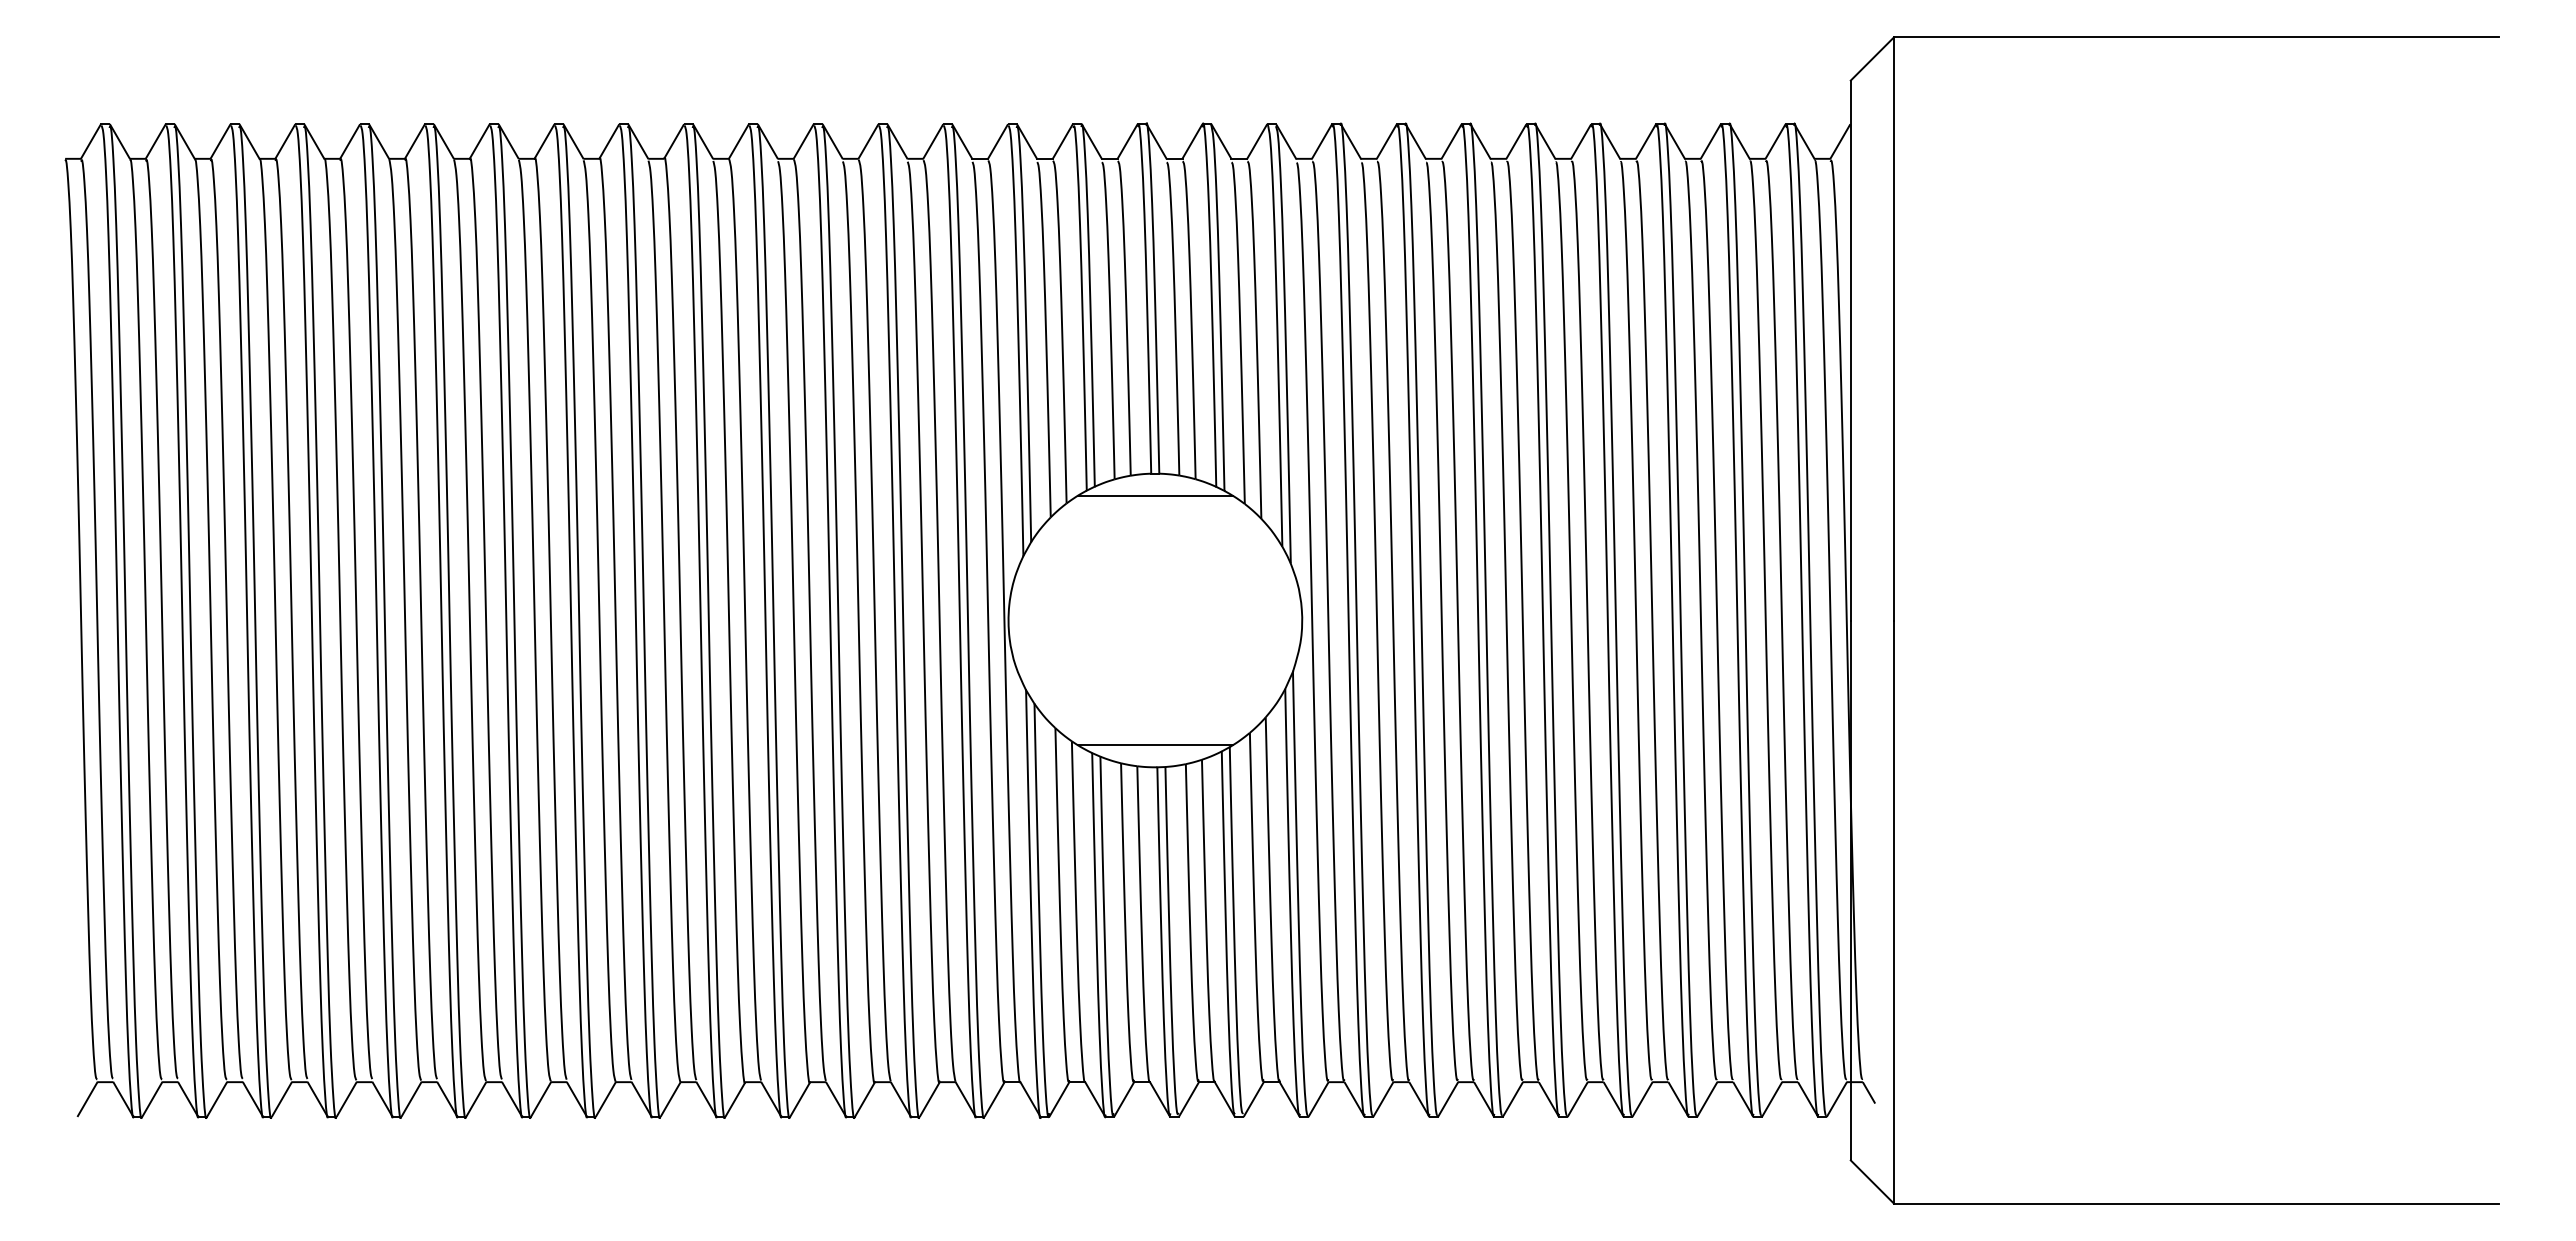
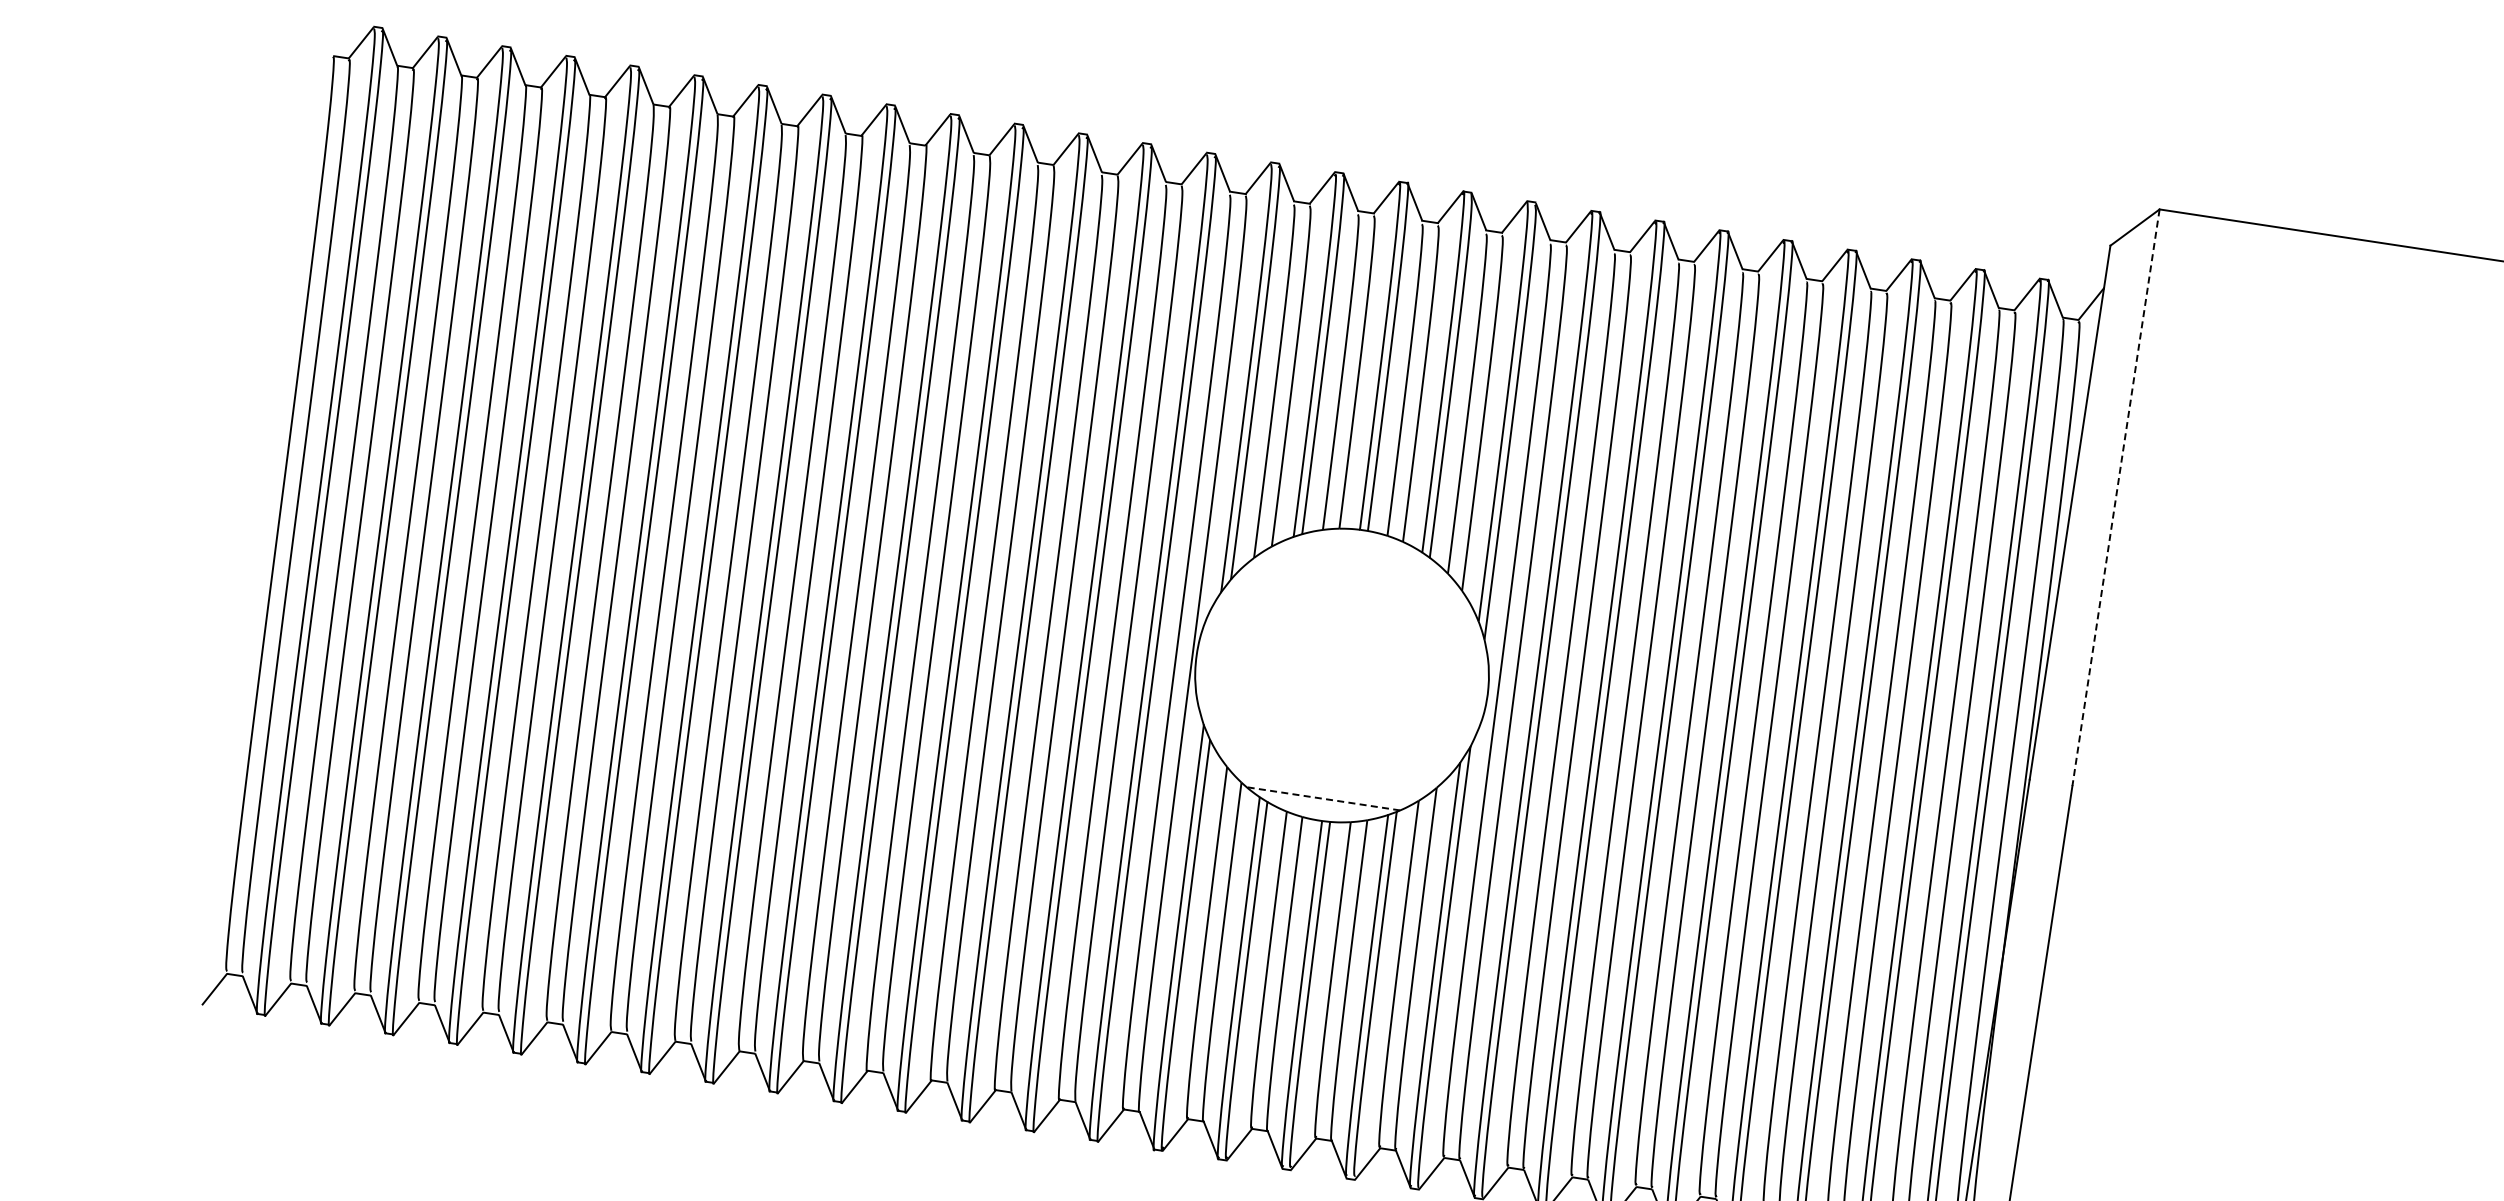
line: (1894, 328) -> (2116, 497), solid -> dashed
line: (1154, 495) -> (1359, 551), removed
line: (1155, 745) -> (1323, 799), solid -> dashed

